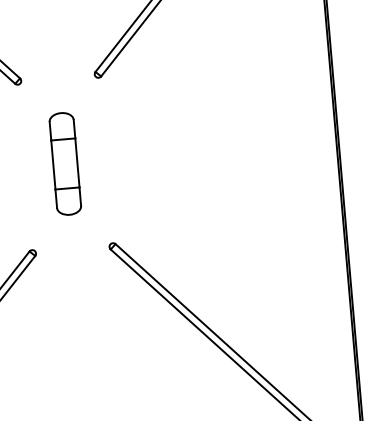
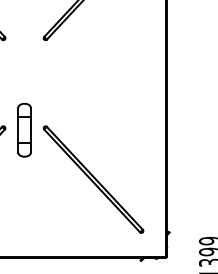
part: (65, 164) -> (24, 130), moved

